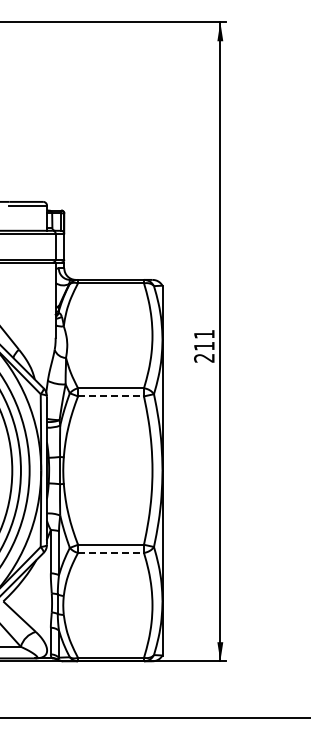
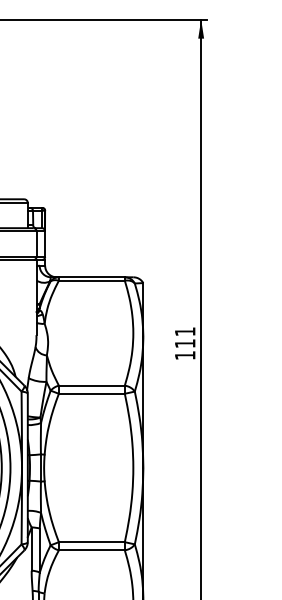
text: (204, 358) -> (185, 355), 211 -> 111
line: (111, 396) -> (92, 393), dashed -> solid
line: (111, 553) -> (92, 550), dashed -> solid

